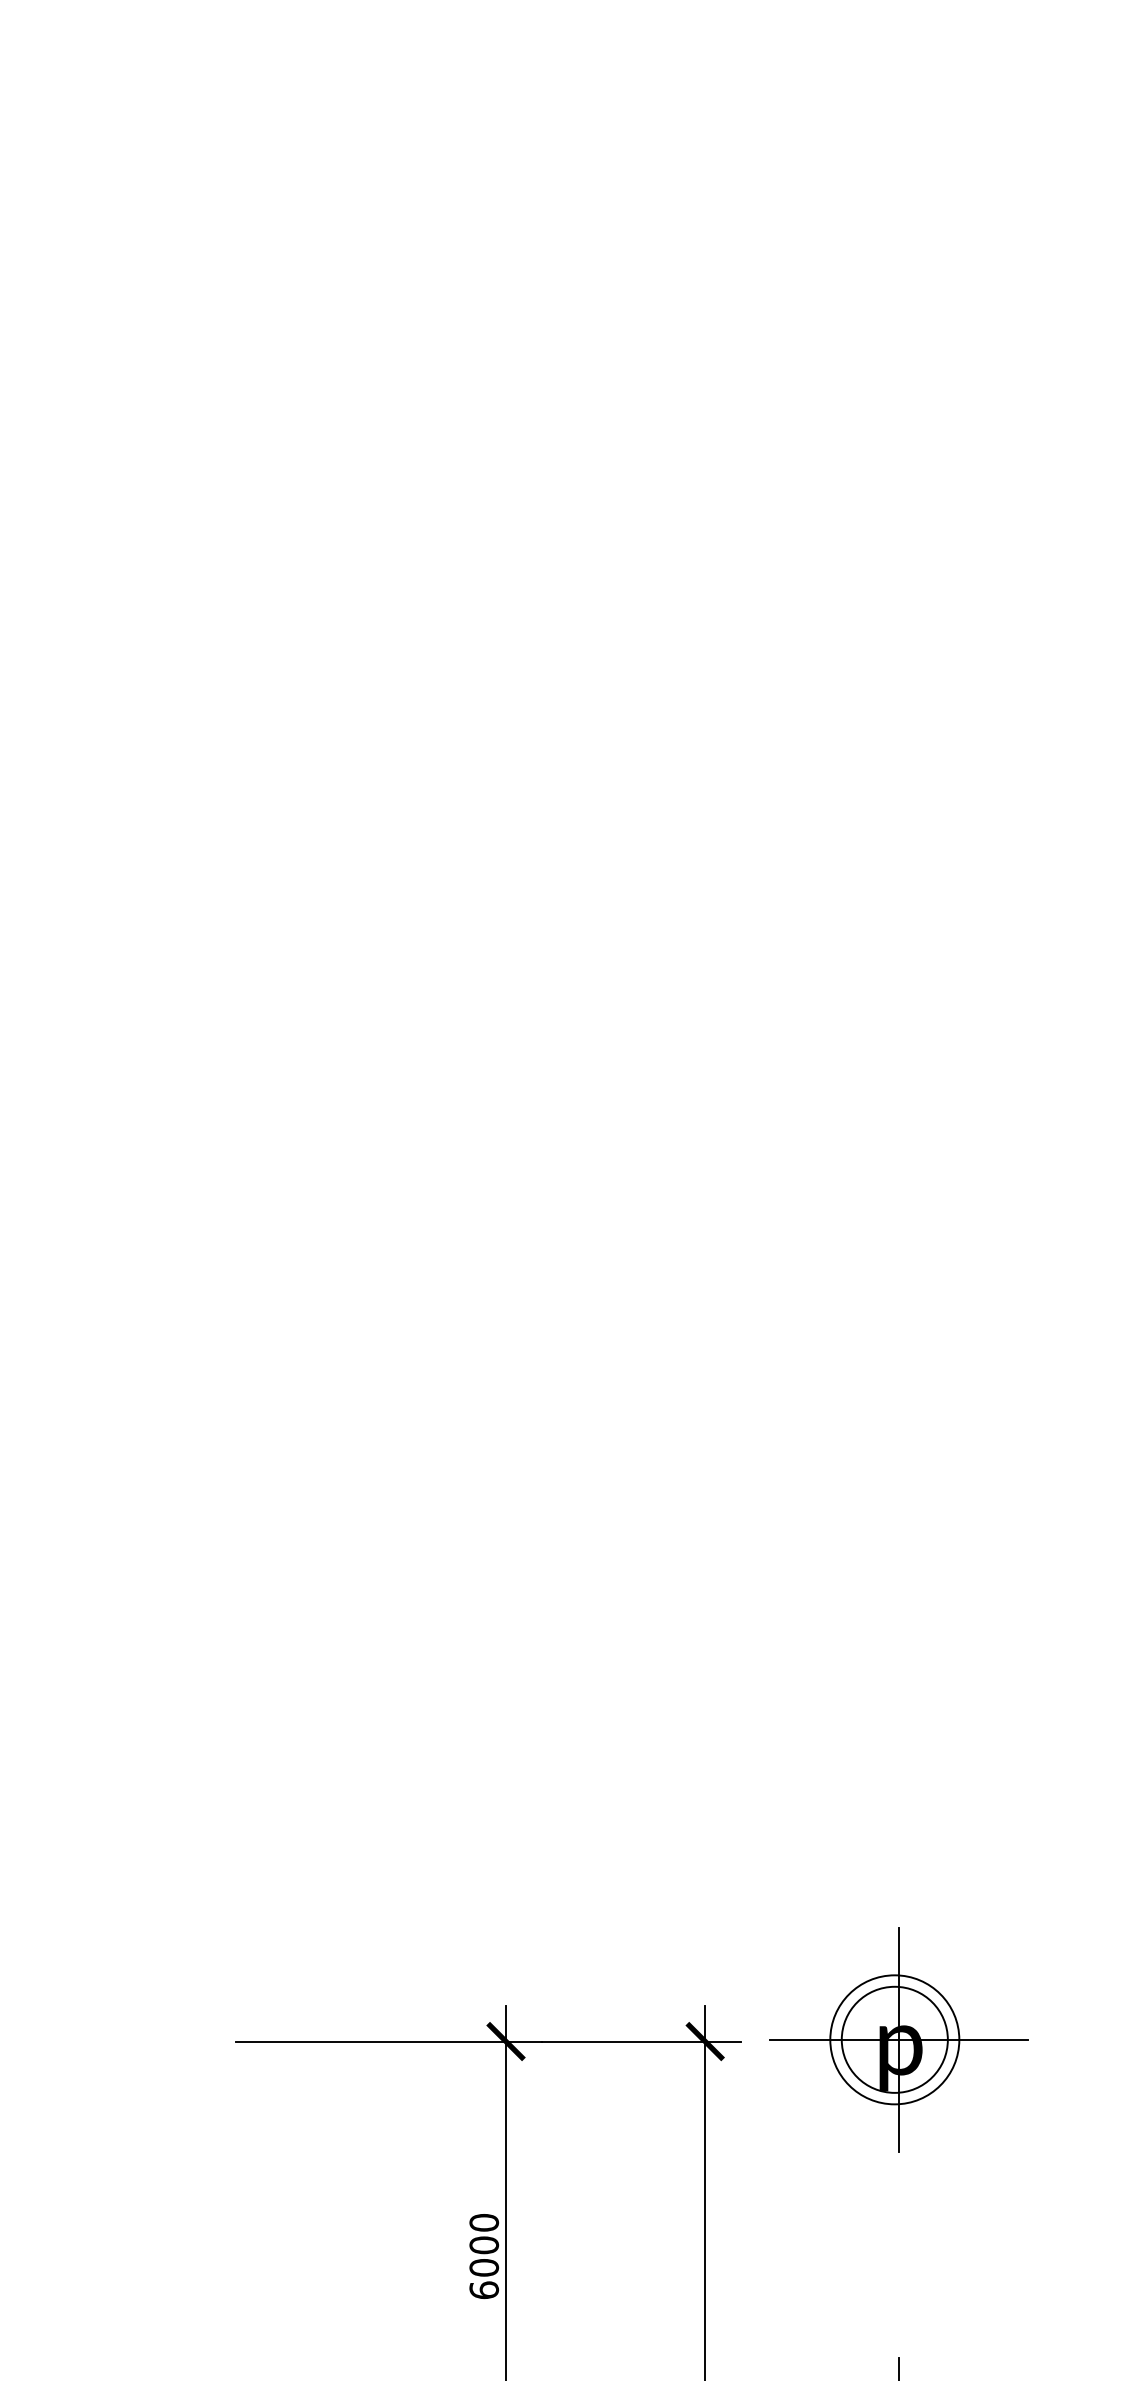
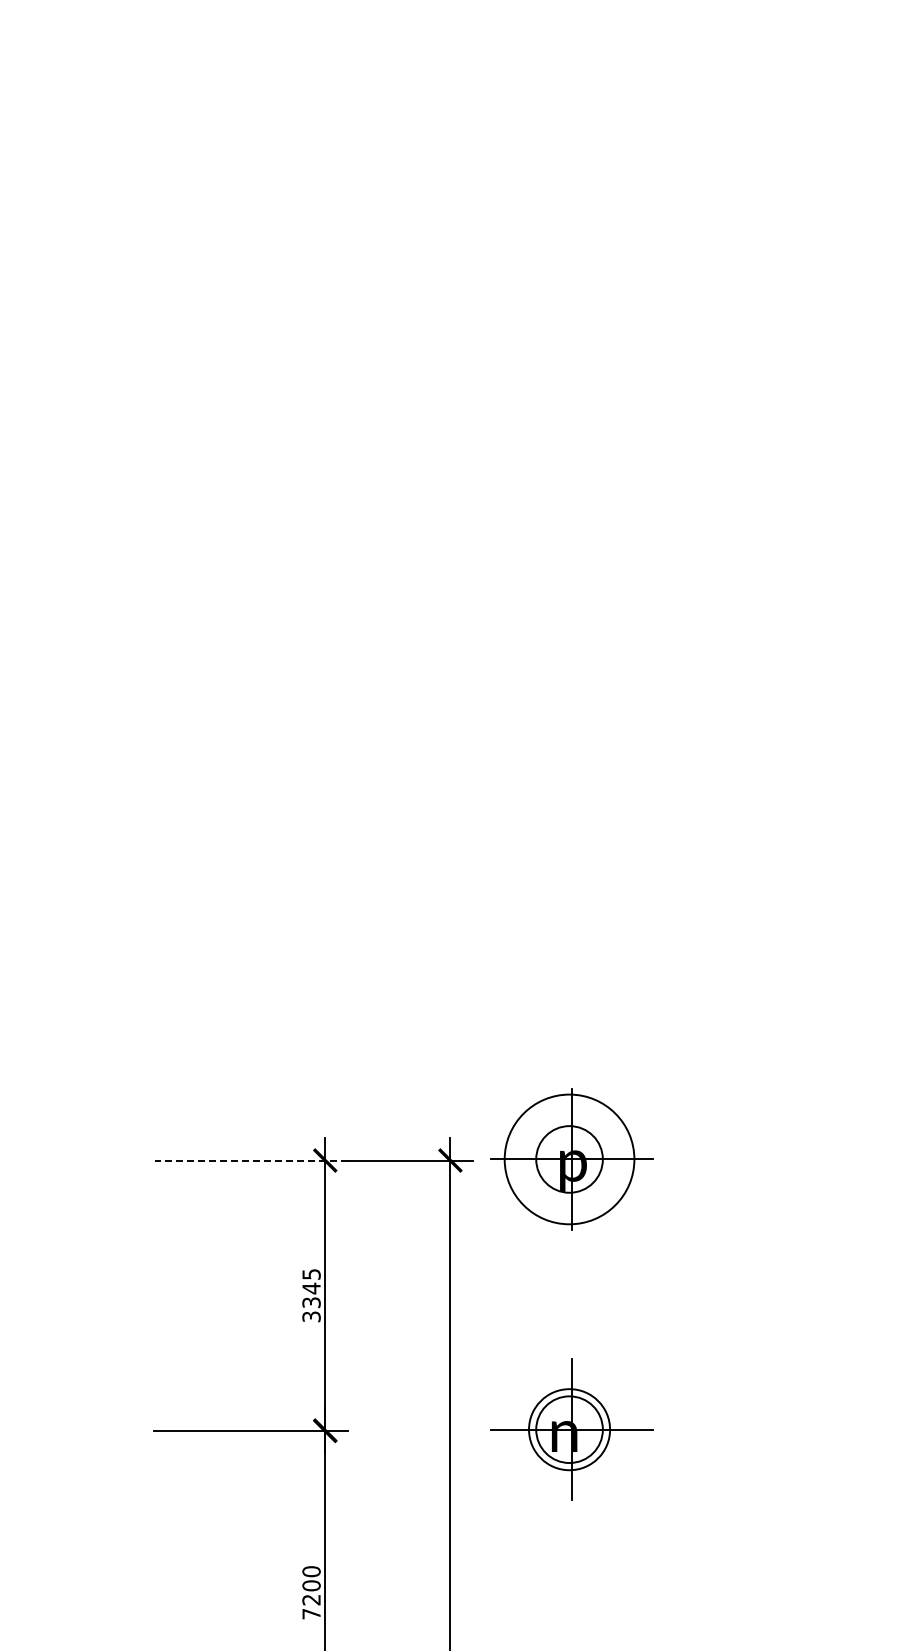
circle: (894, 2038) -> (569, 1158), size x1.6
line: (388, 2041) -> (251, 1160), solid -> dashed
text: (484, 2256) -> (311, 1295), 6000 -> 3345

